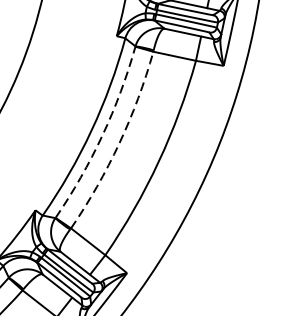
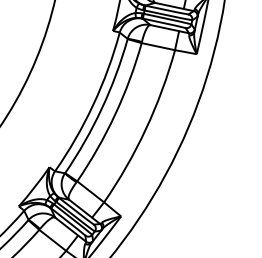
arc: (102, 135) -> (101, 108), dashed -> solid
arc: (119, 142) -> (115, 114), dashed -> solid

